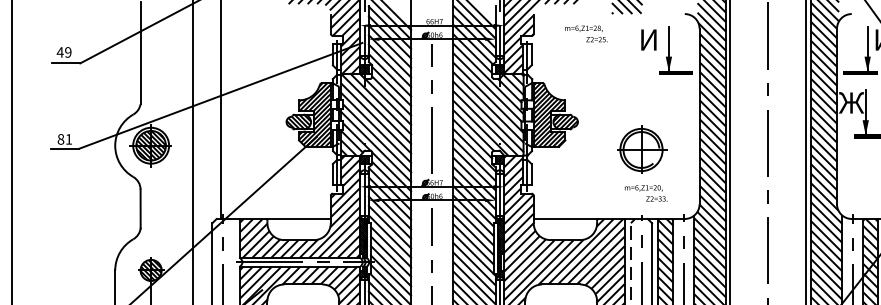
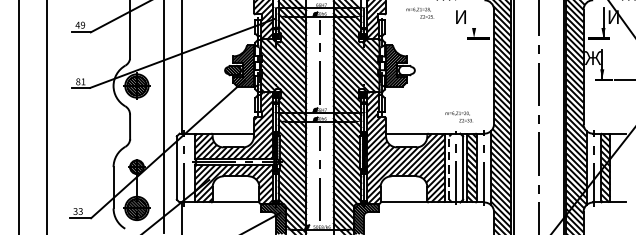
line: (669, 48) -> (474, 22), removed
hatch: (565, 121) -> (406, 70), removed
part: (641, 148) -> (456, 87), removed

